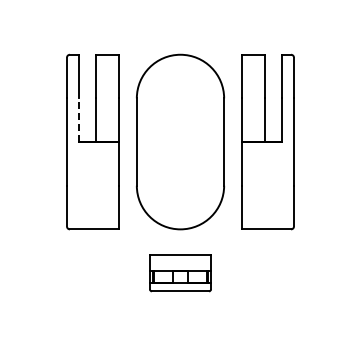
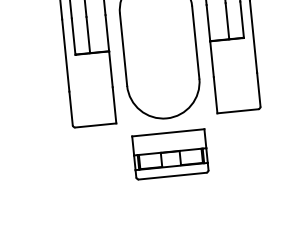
line: (78, 120) -> (73, 36), dashed -> solid
part: (180, 272) -> (170, 154), size x1.43

